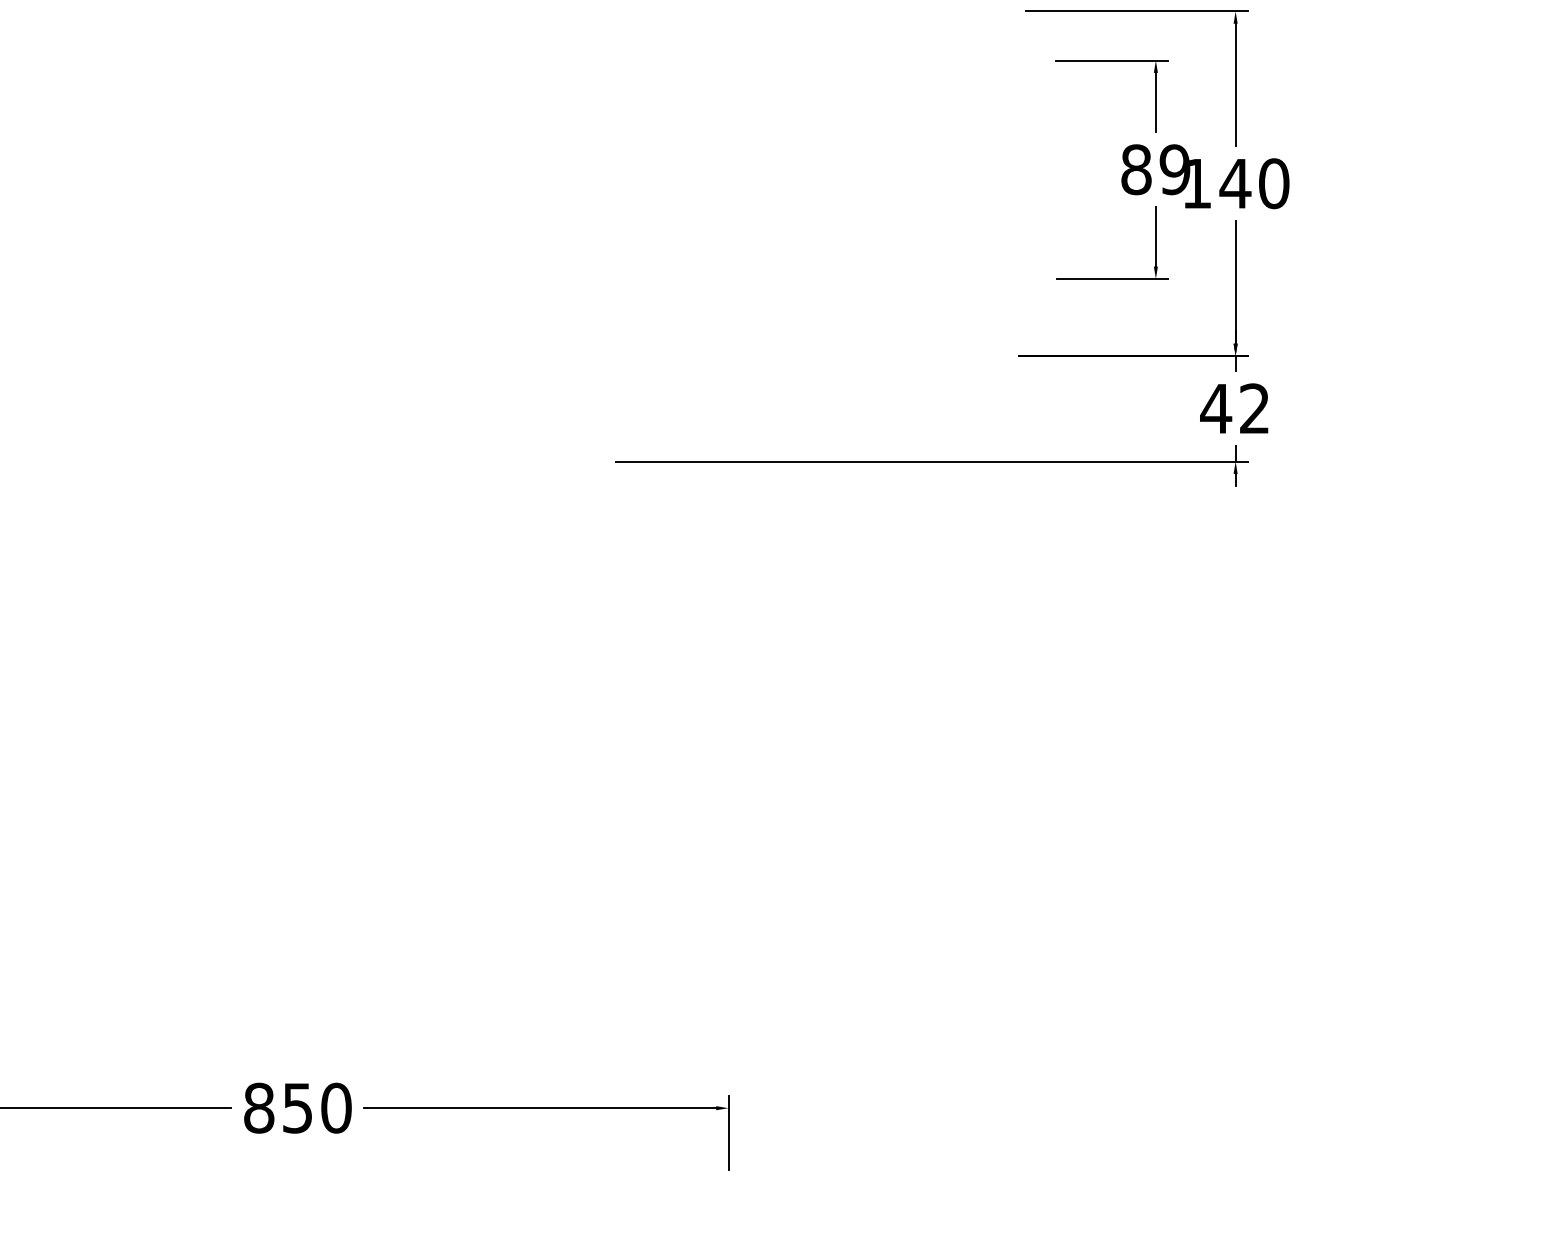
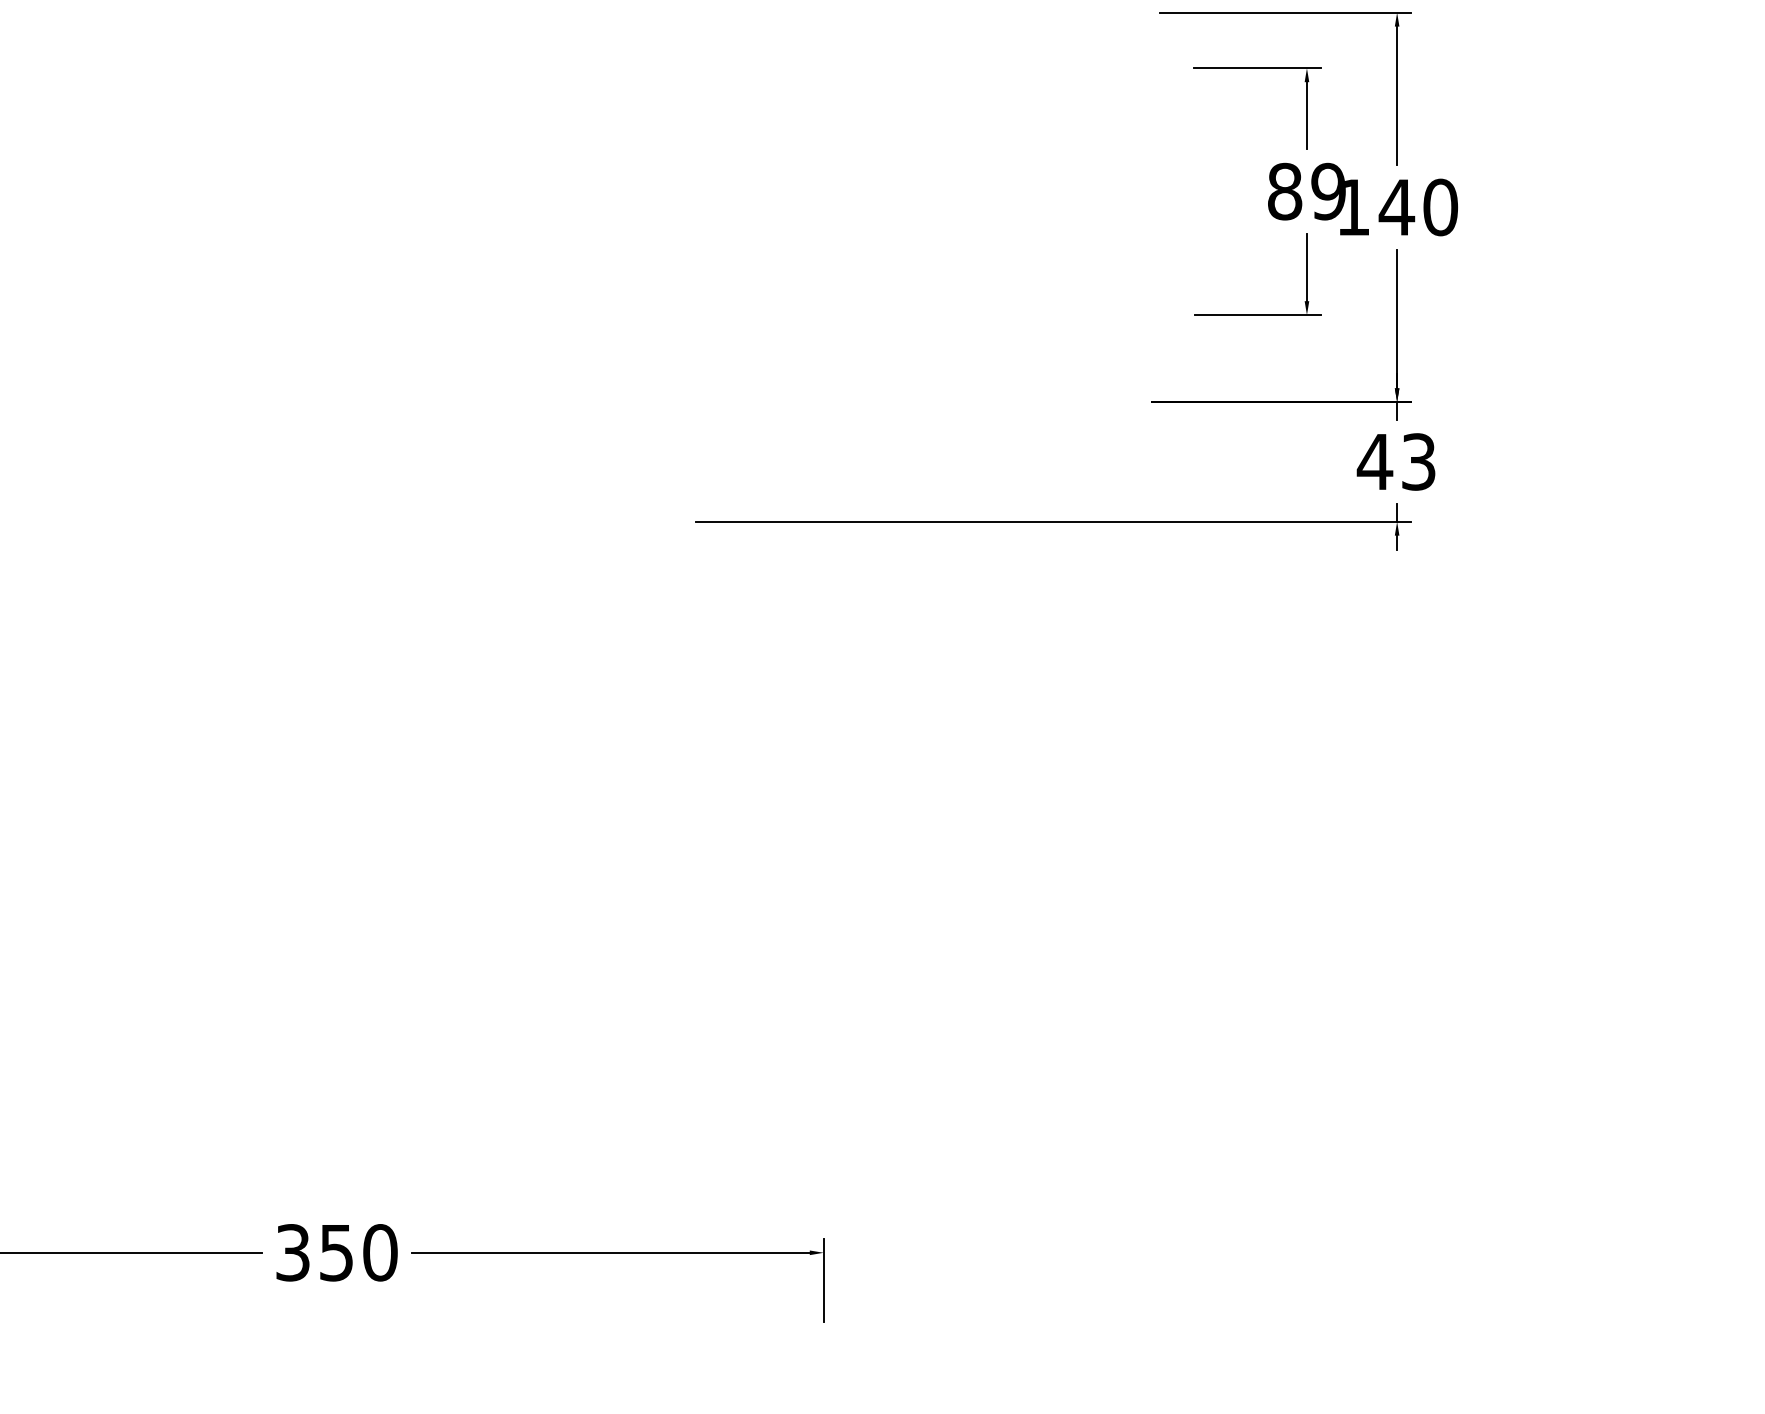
text: (1254, 408) -> (1418, 461), 42 -> 43
text: (259, 1107) -> (293, 1252), 850 -> 350

